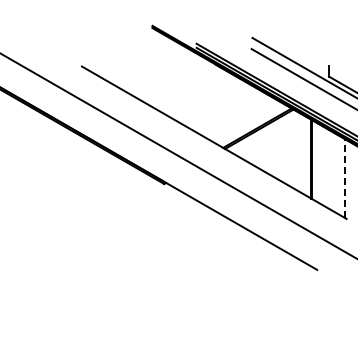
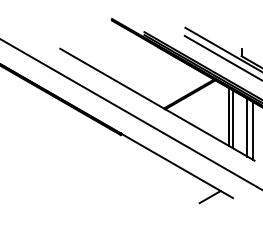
line: (317, 162) -> (233, 119), added
line: (336, 173) -> (247, 127), added
line: (344, 177) -> (252, 130), dashed -> solid
line: (285, 268) -> (209, 197), added

